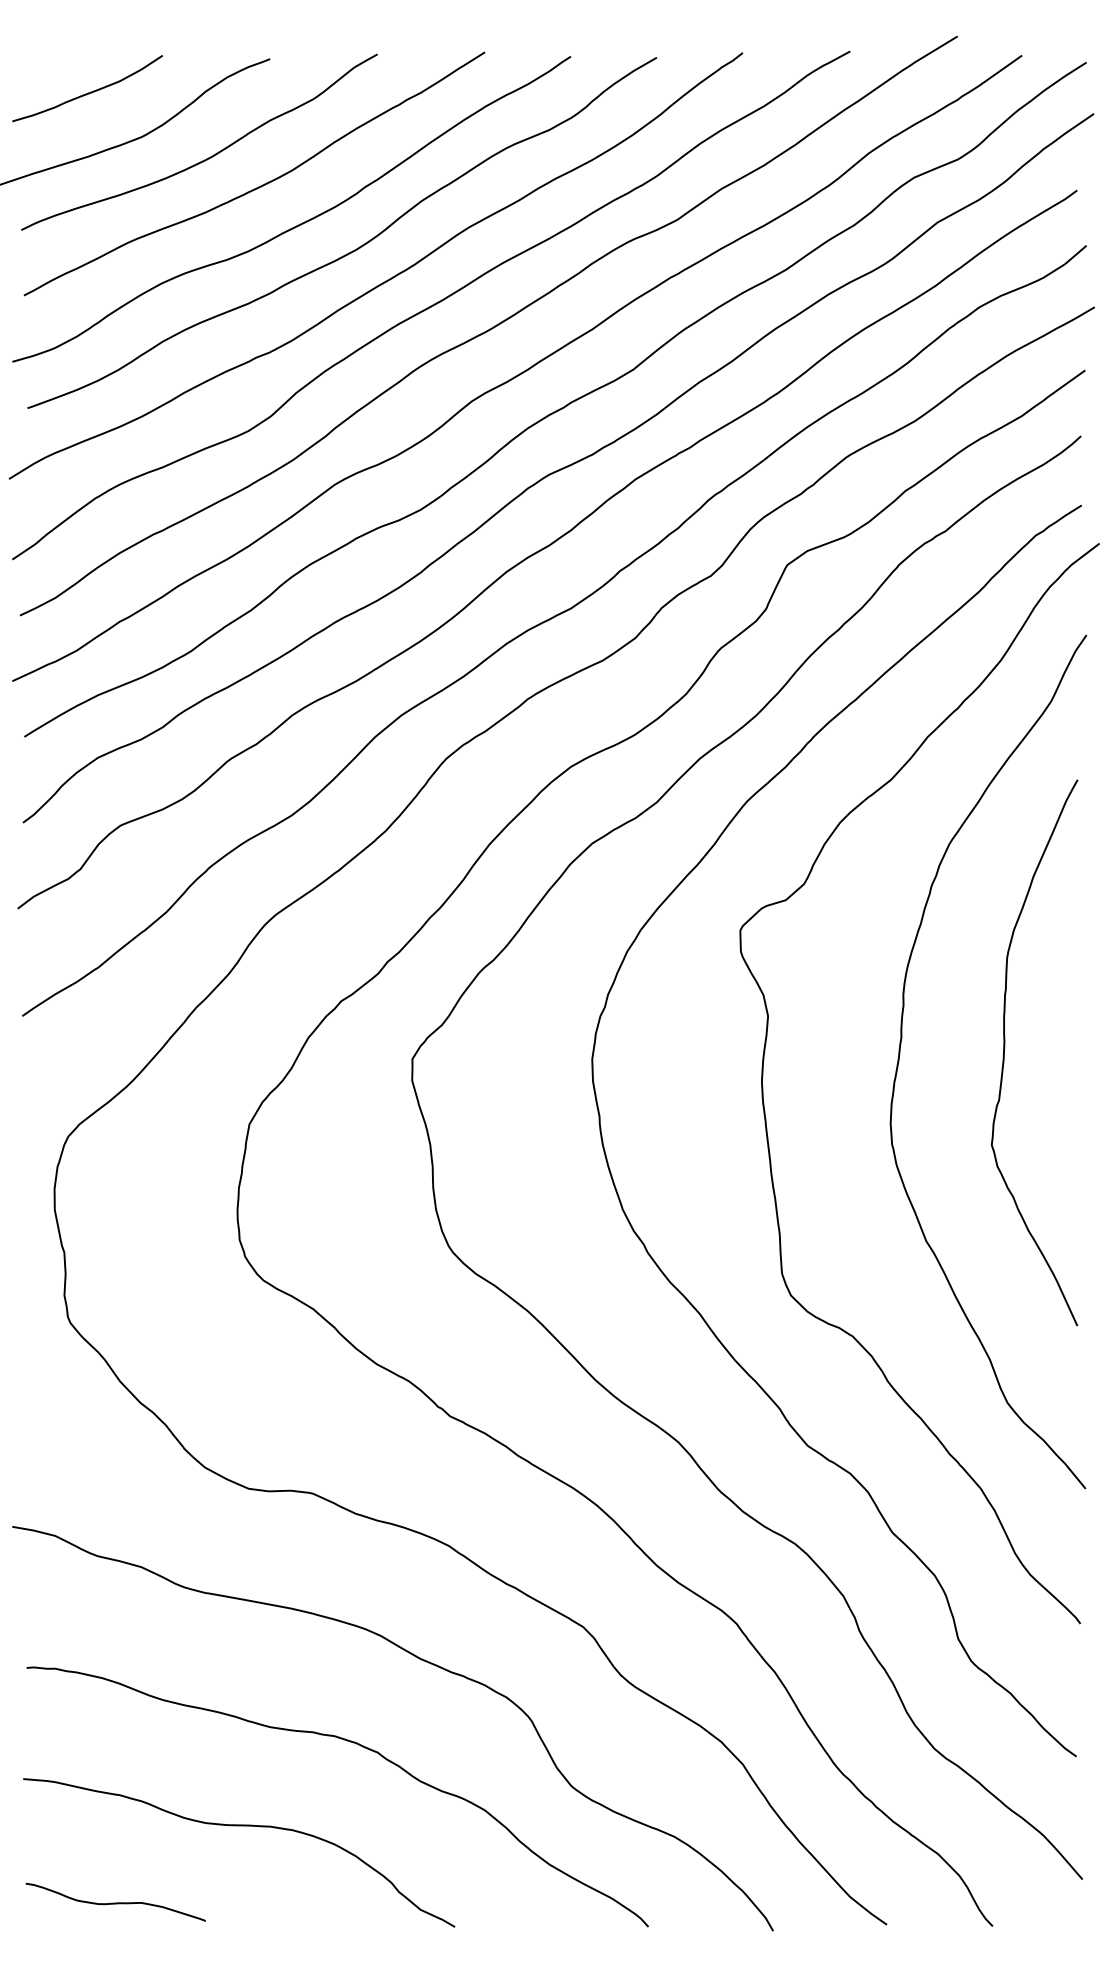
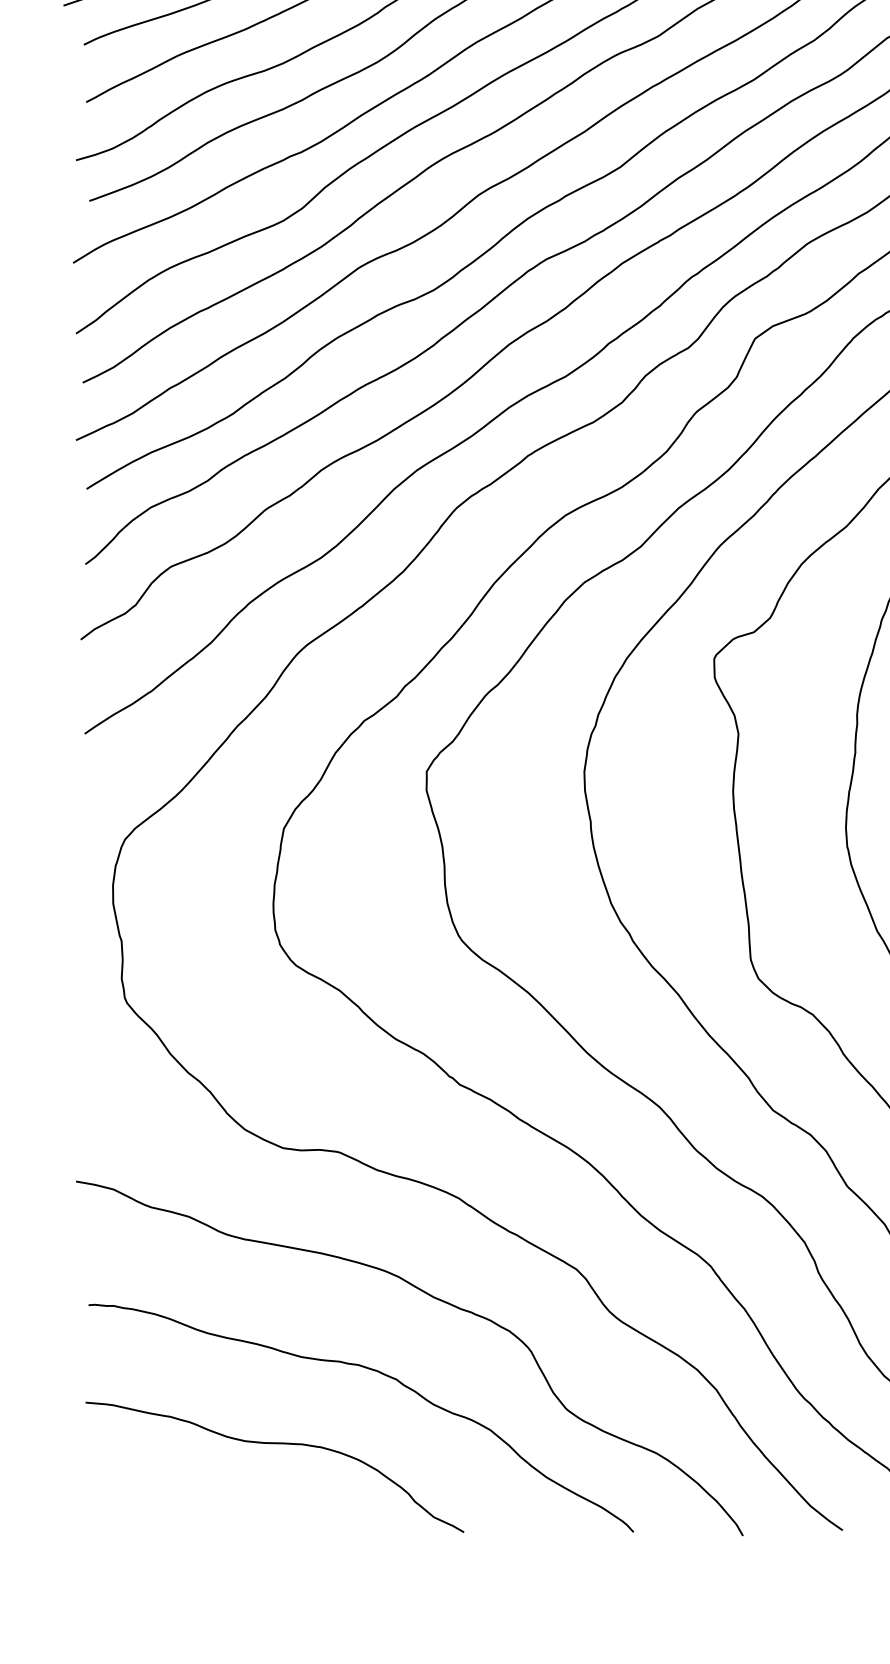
curve: (115, 1902) -> (166, 1510), removed

